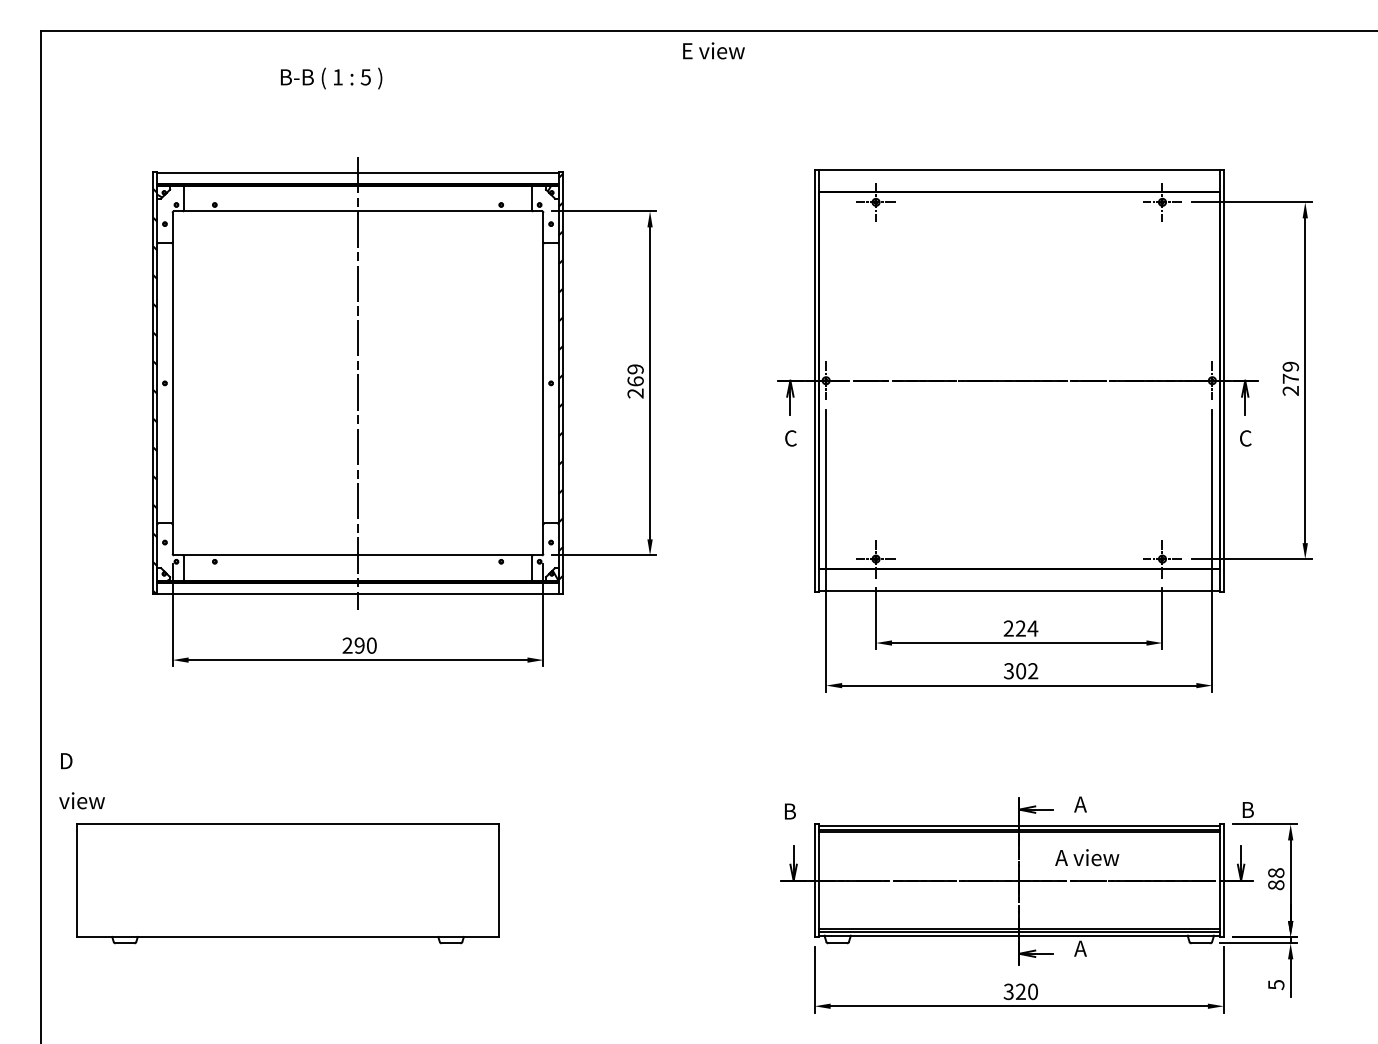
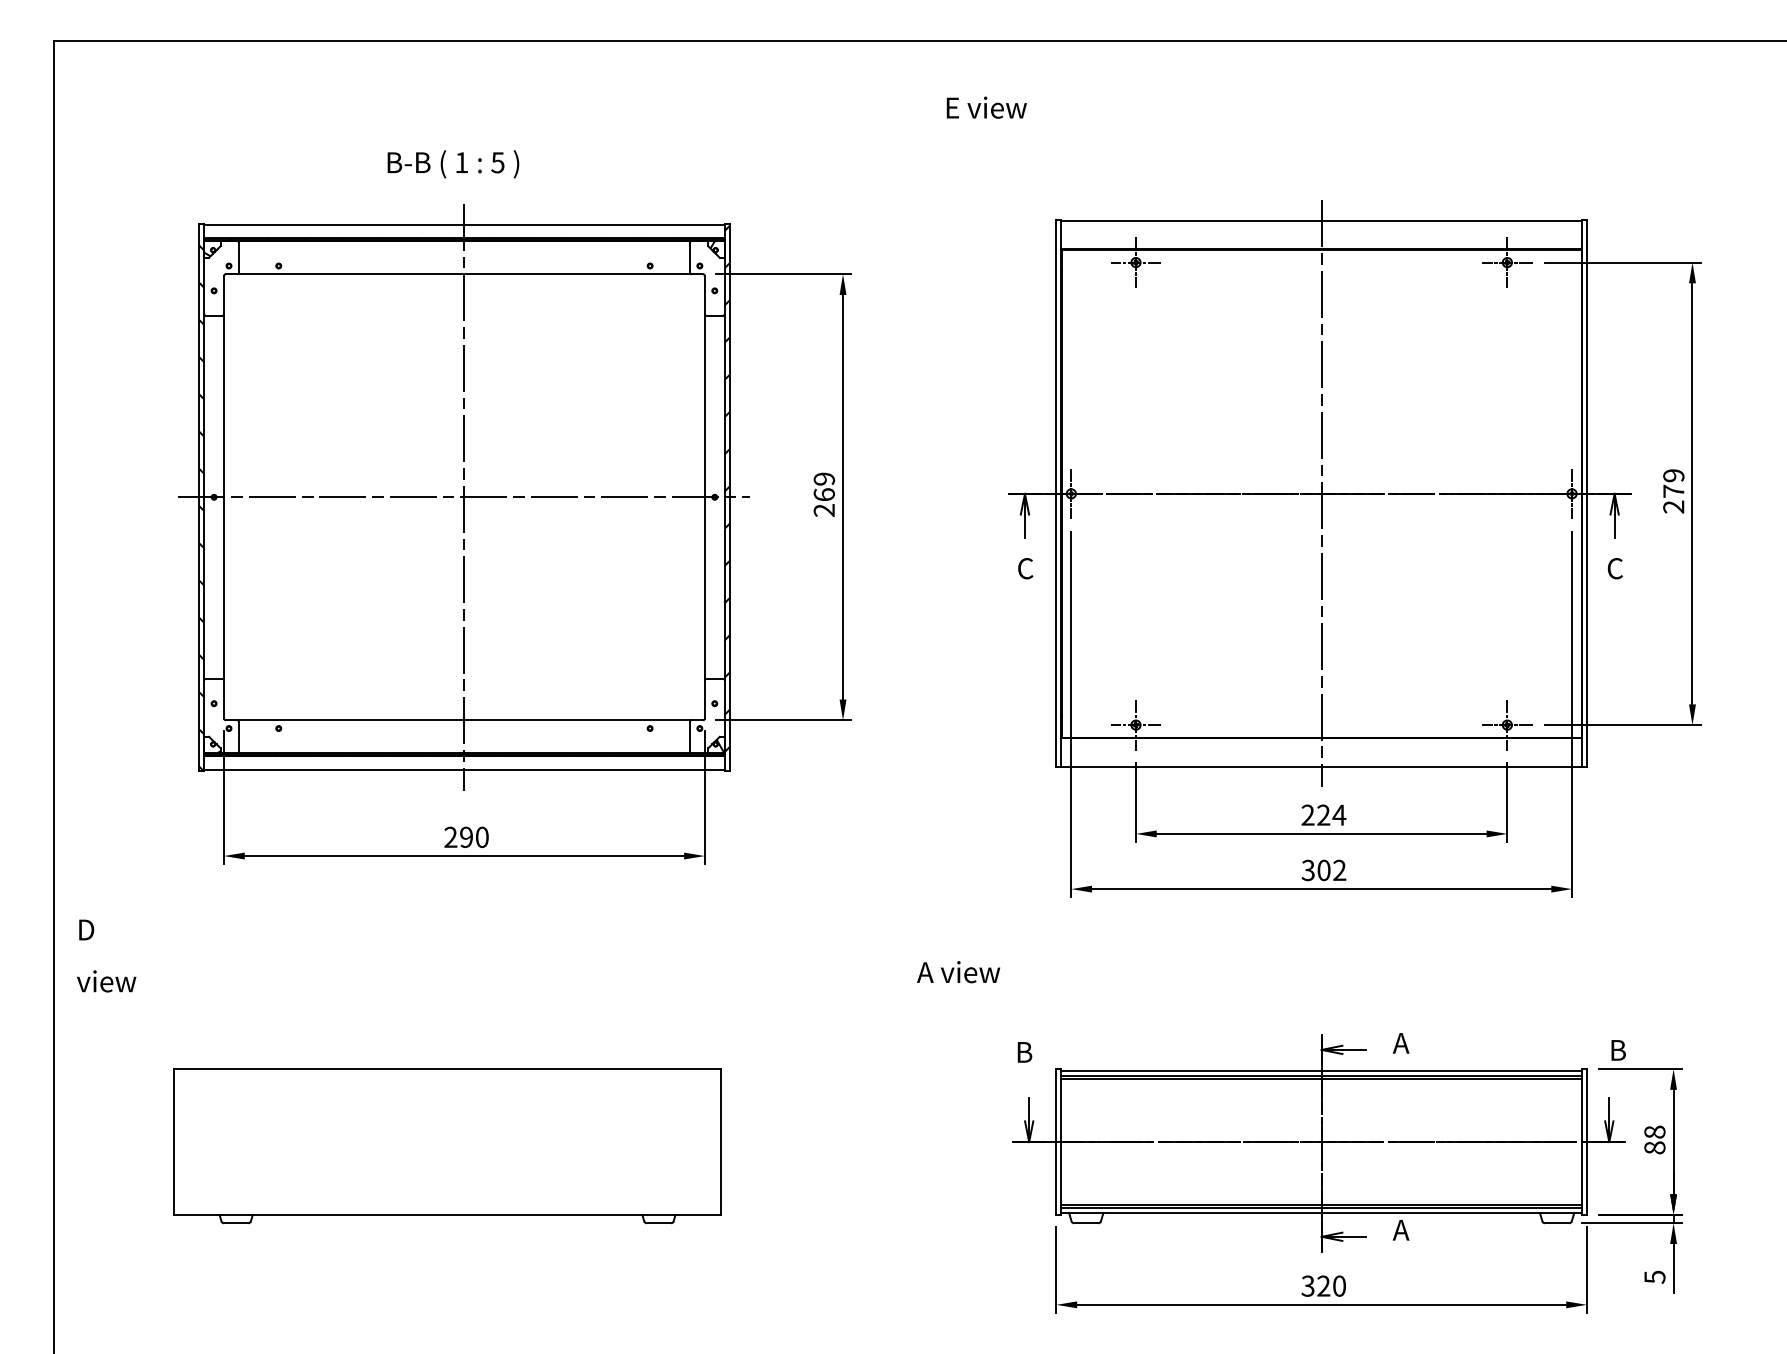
text: (713, 50) -> (986, 107), moved
text: (331, 78) -> (453, 164), moved
line: (1019, 380) -> (1321, 493), added
line: (357, 383) -> (463, 497), added
text: (81, 781) -> (105, 956), moved
text: (1087, 857) -> (958, 971), moved
part: (287, 883) -> (446, 1145), moved

